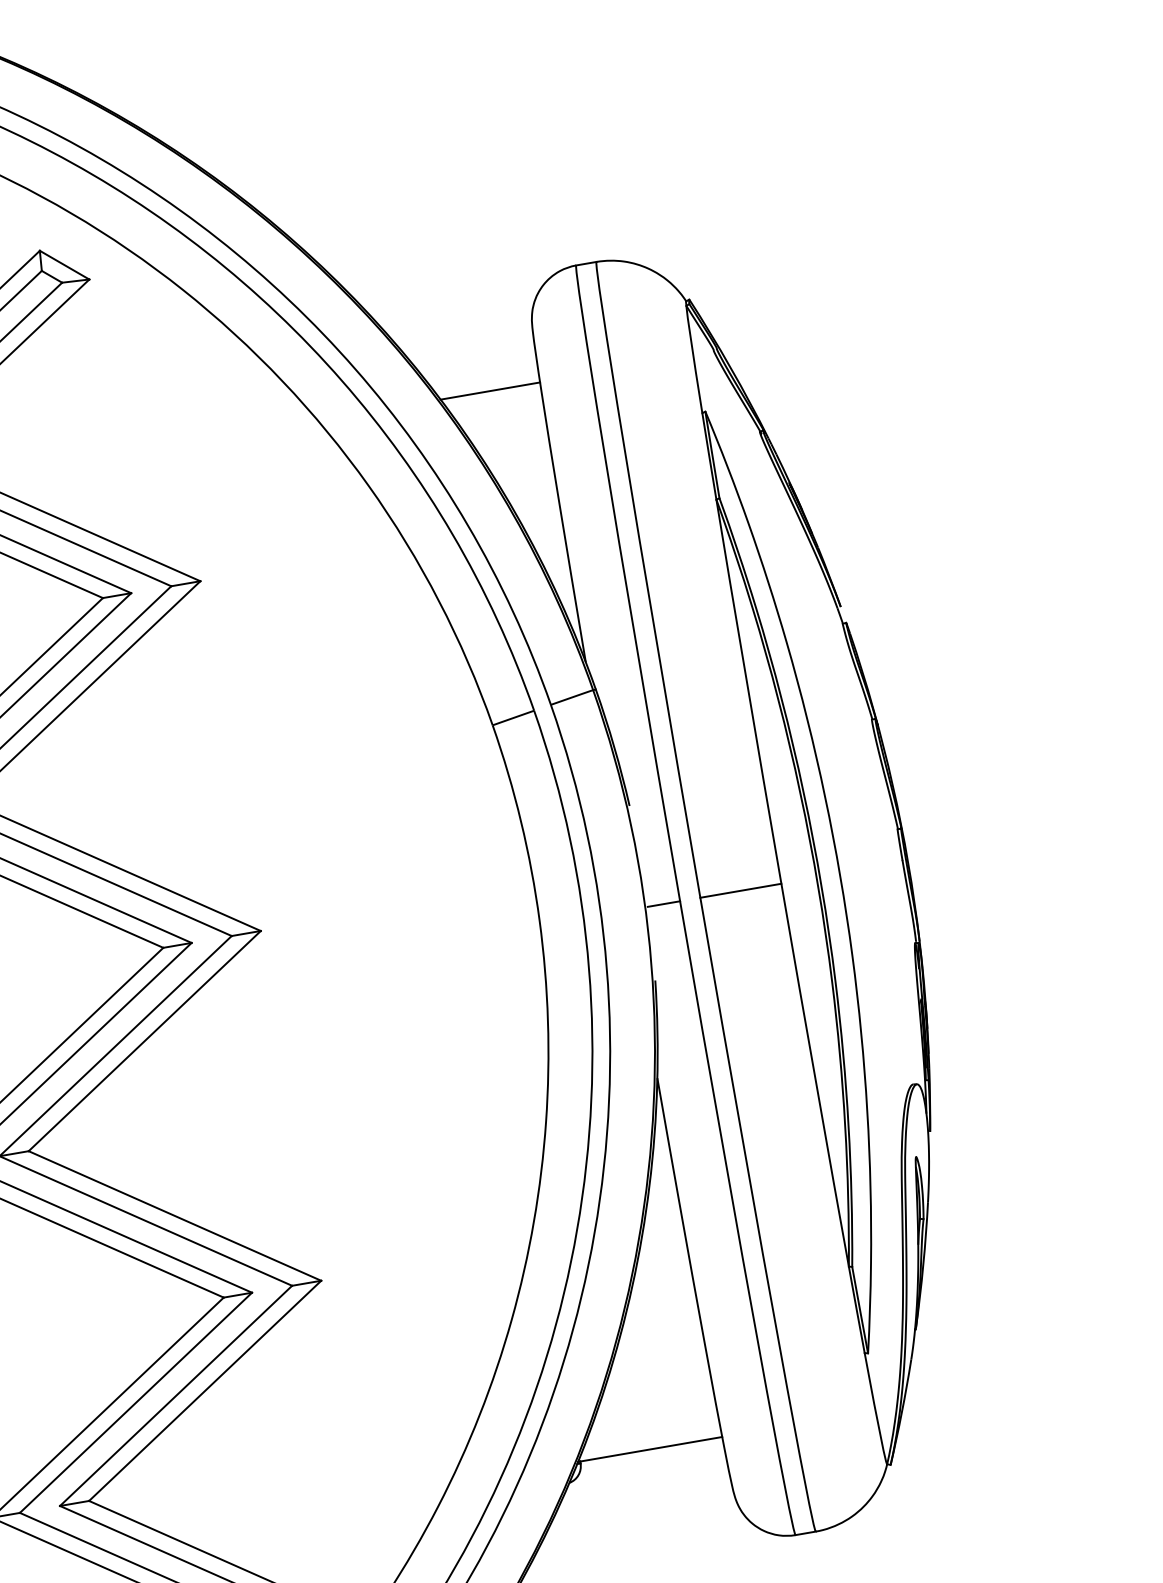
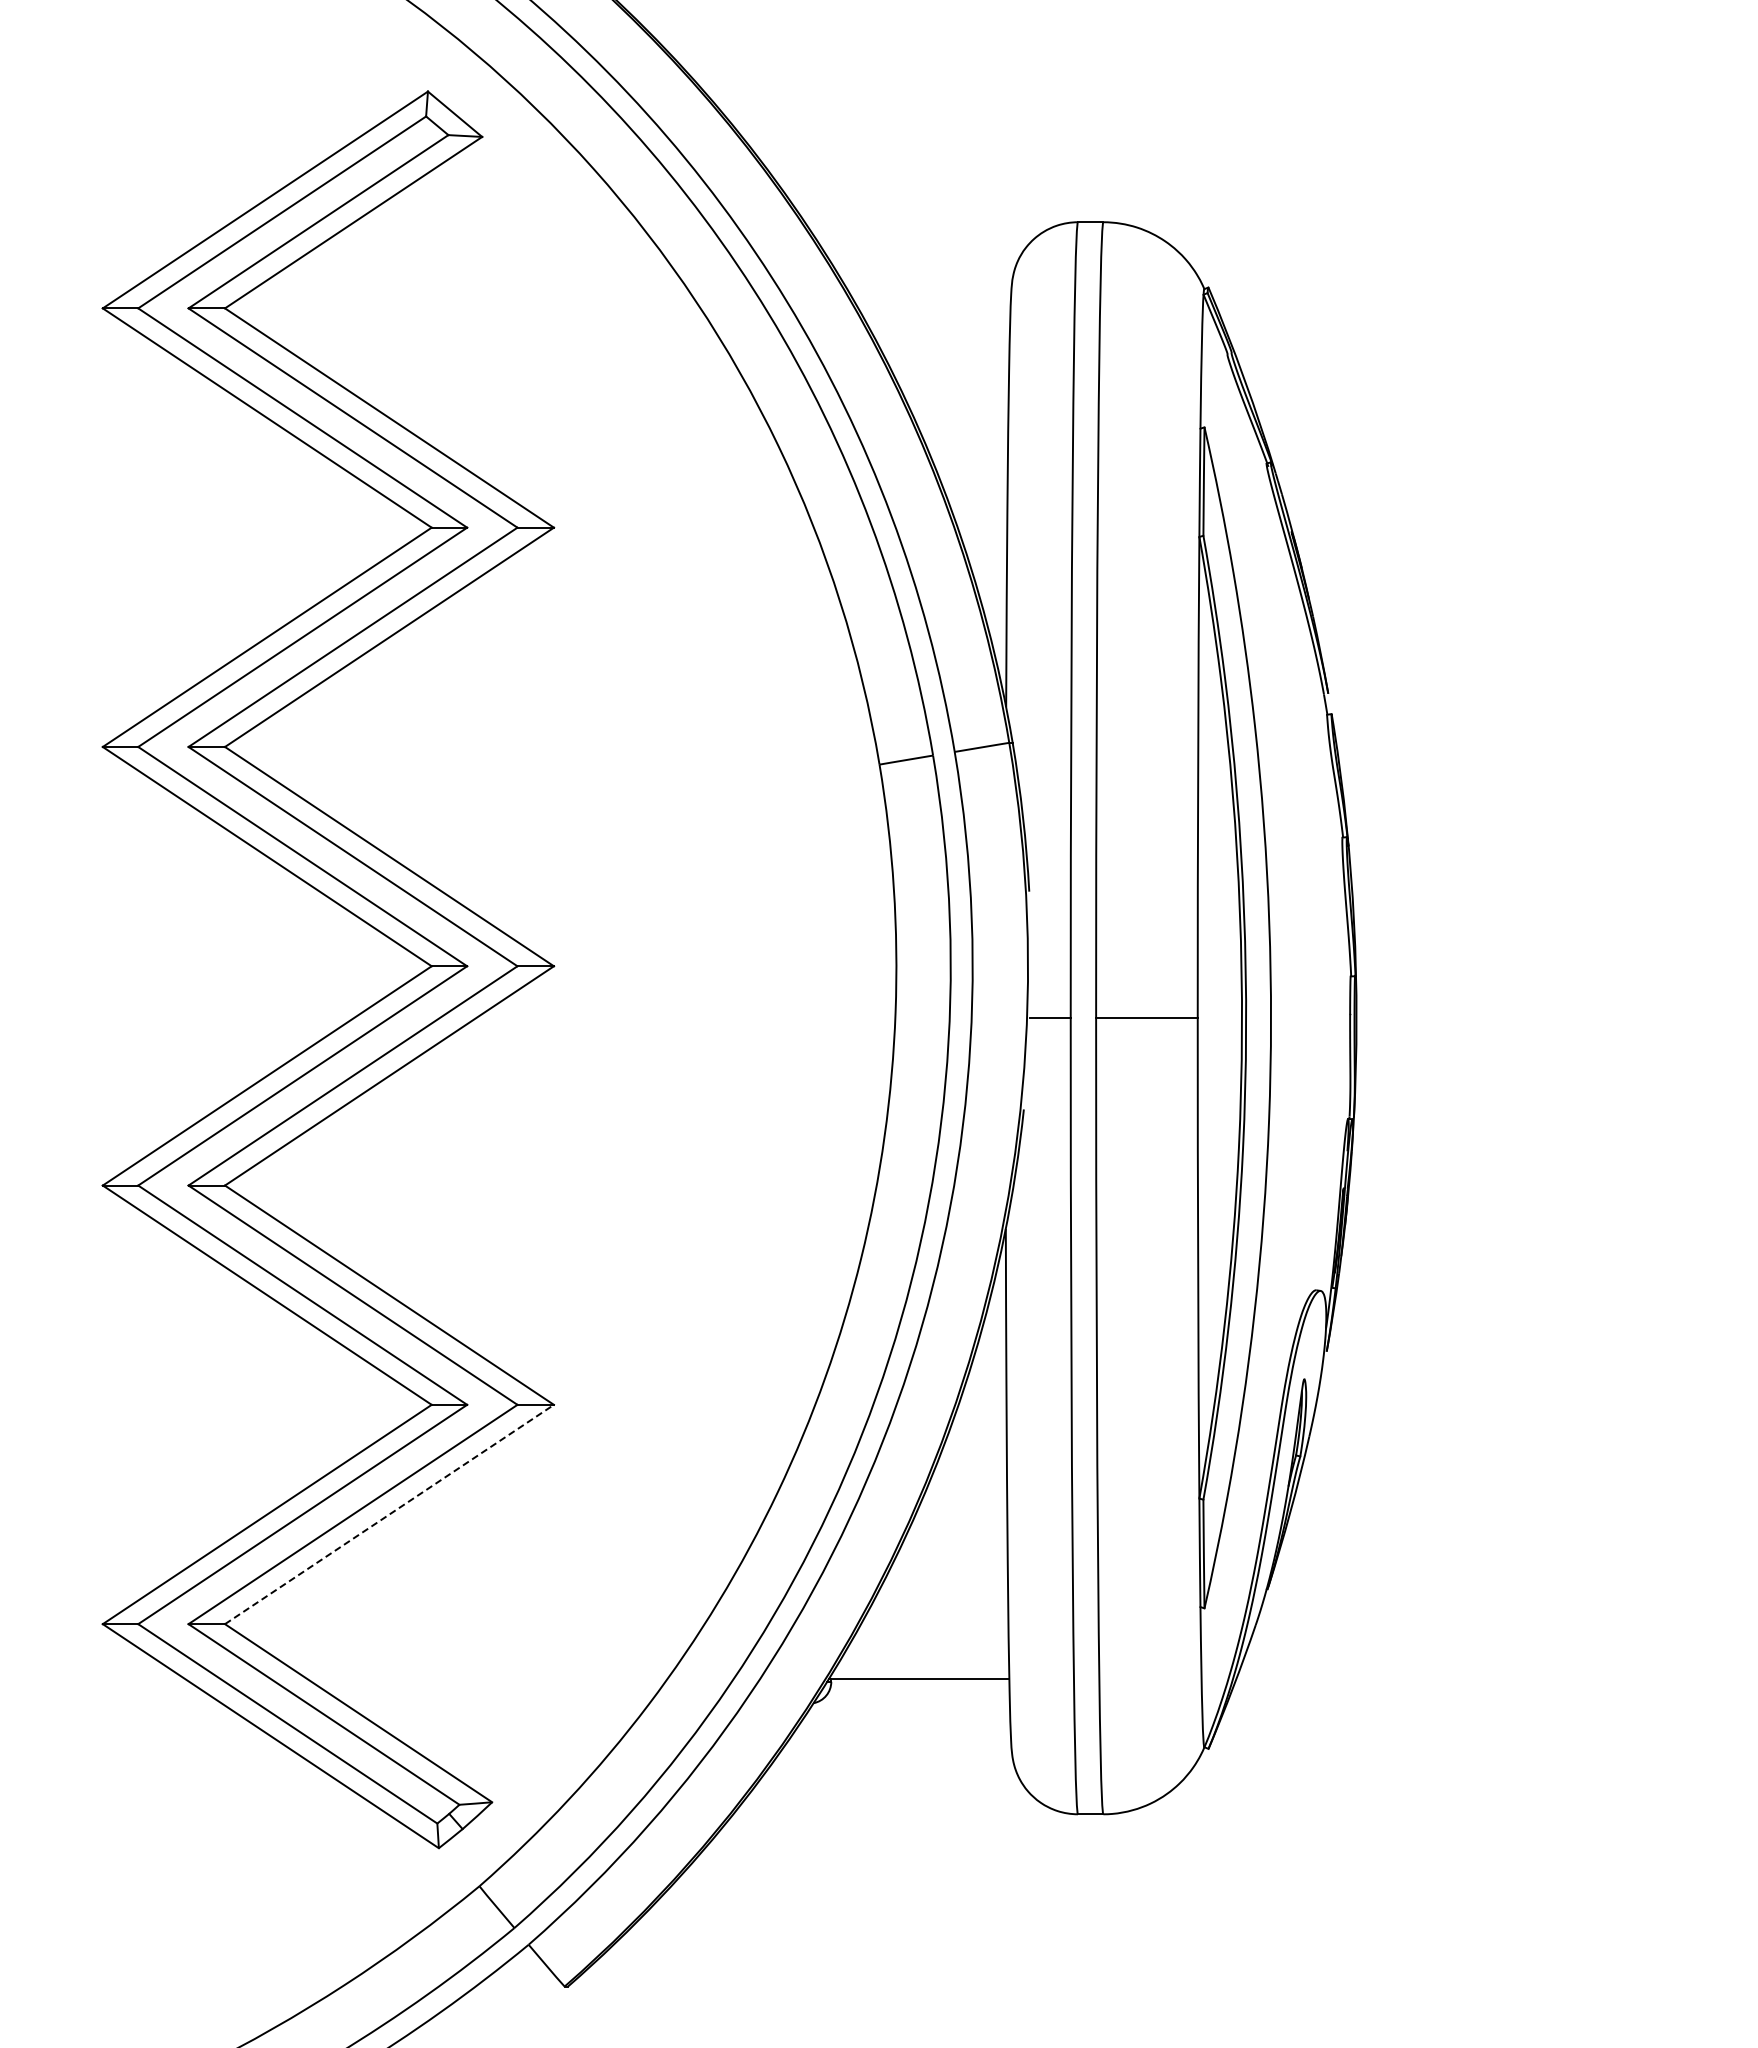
line: (490, 391) -> (946, 357), removed
line: (205, 1390) -> (389, 1514), solid -> dashed

